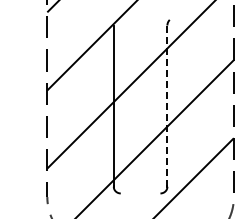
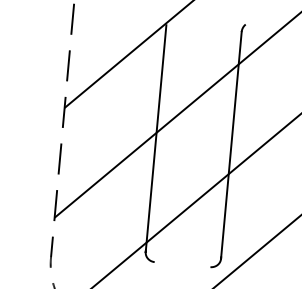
line: (167, 106) -> (231, 145), dashed -> solid

